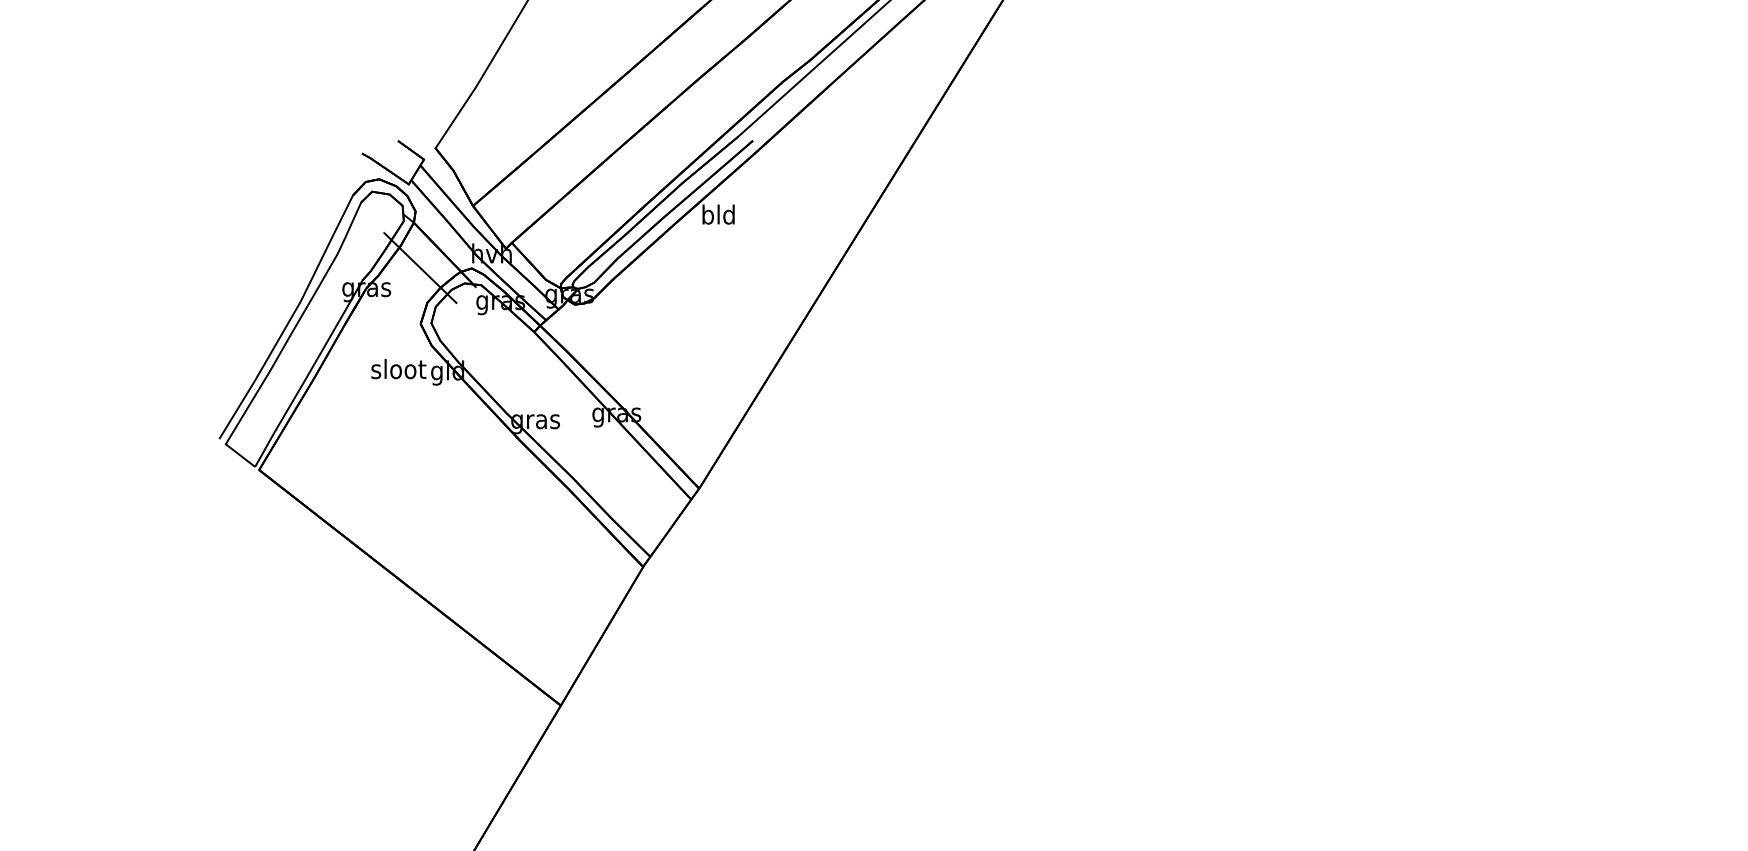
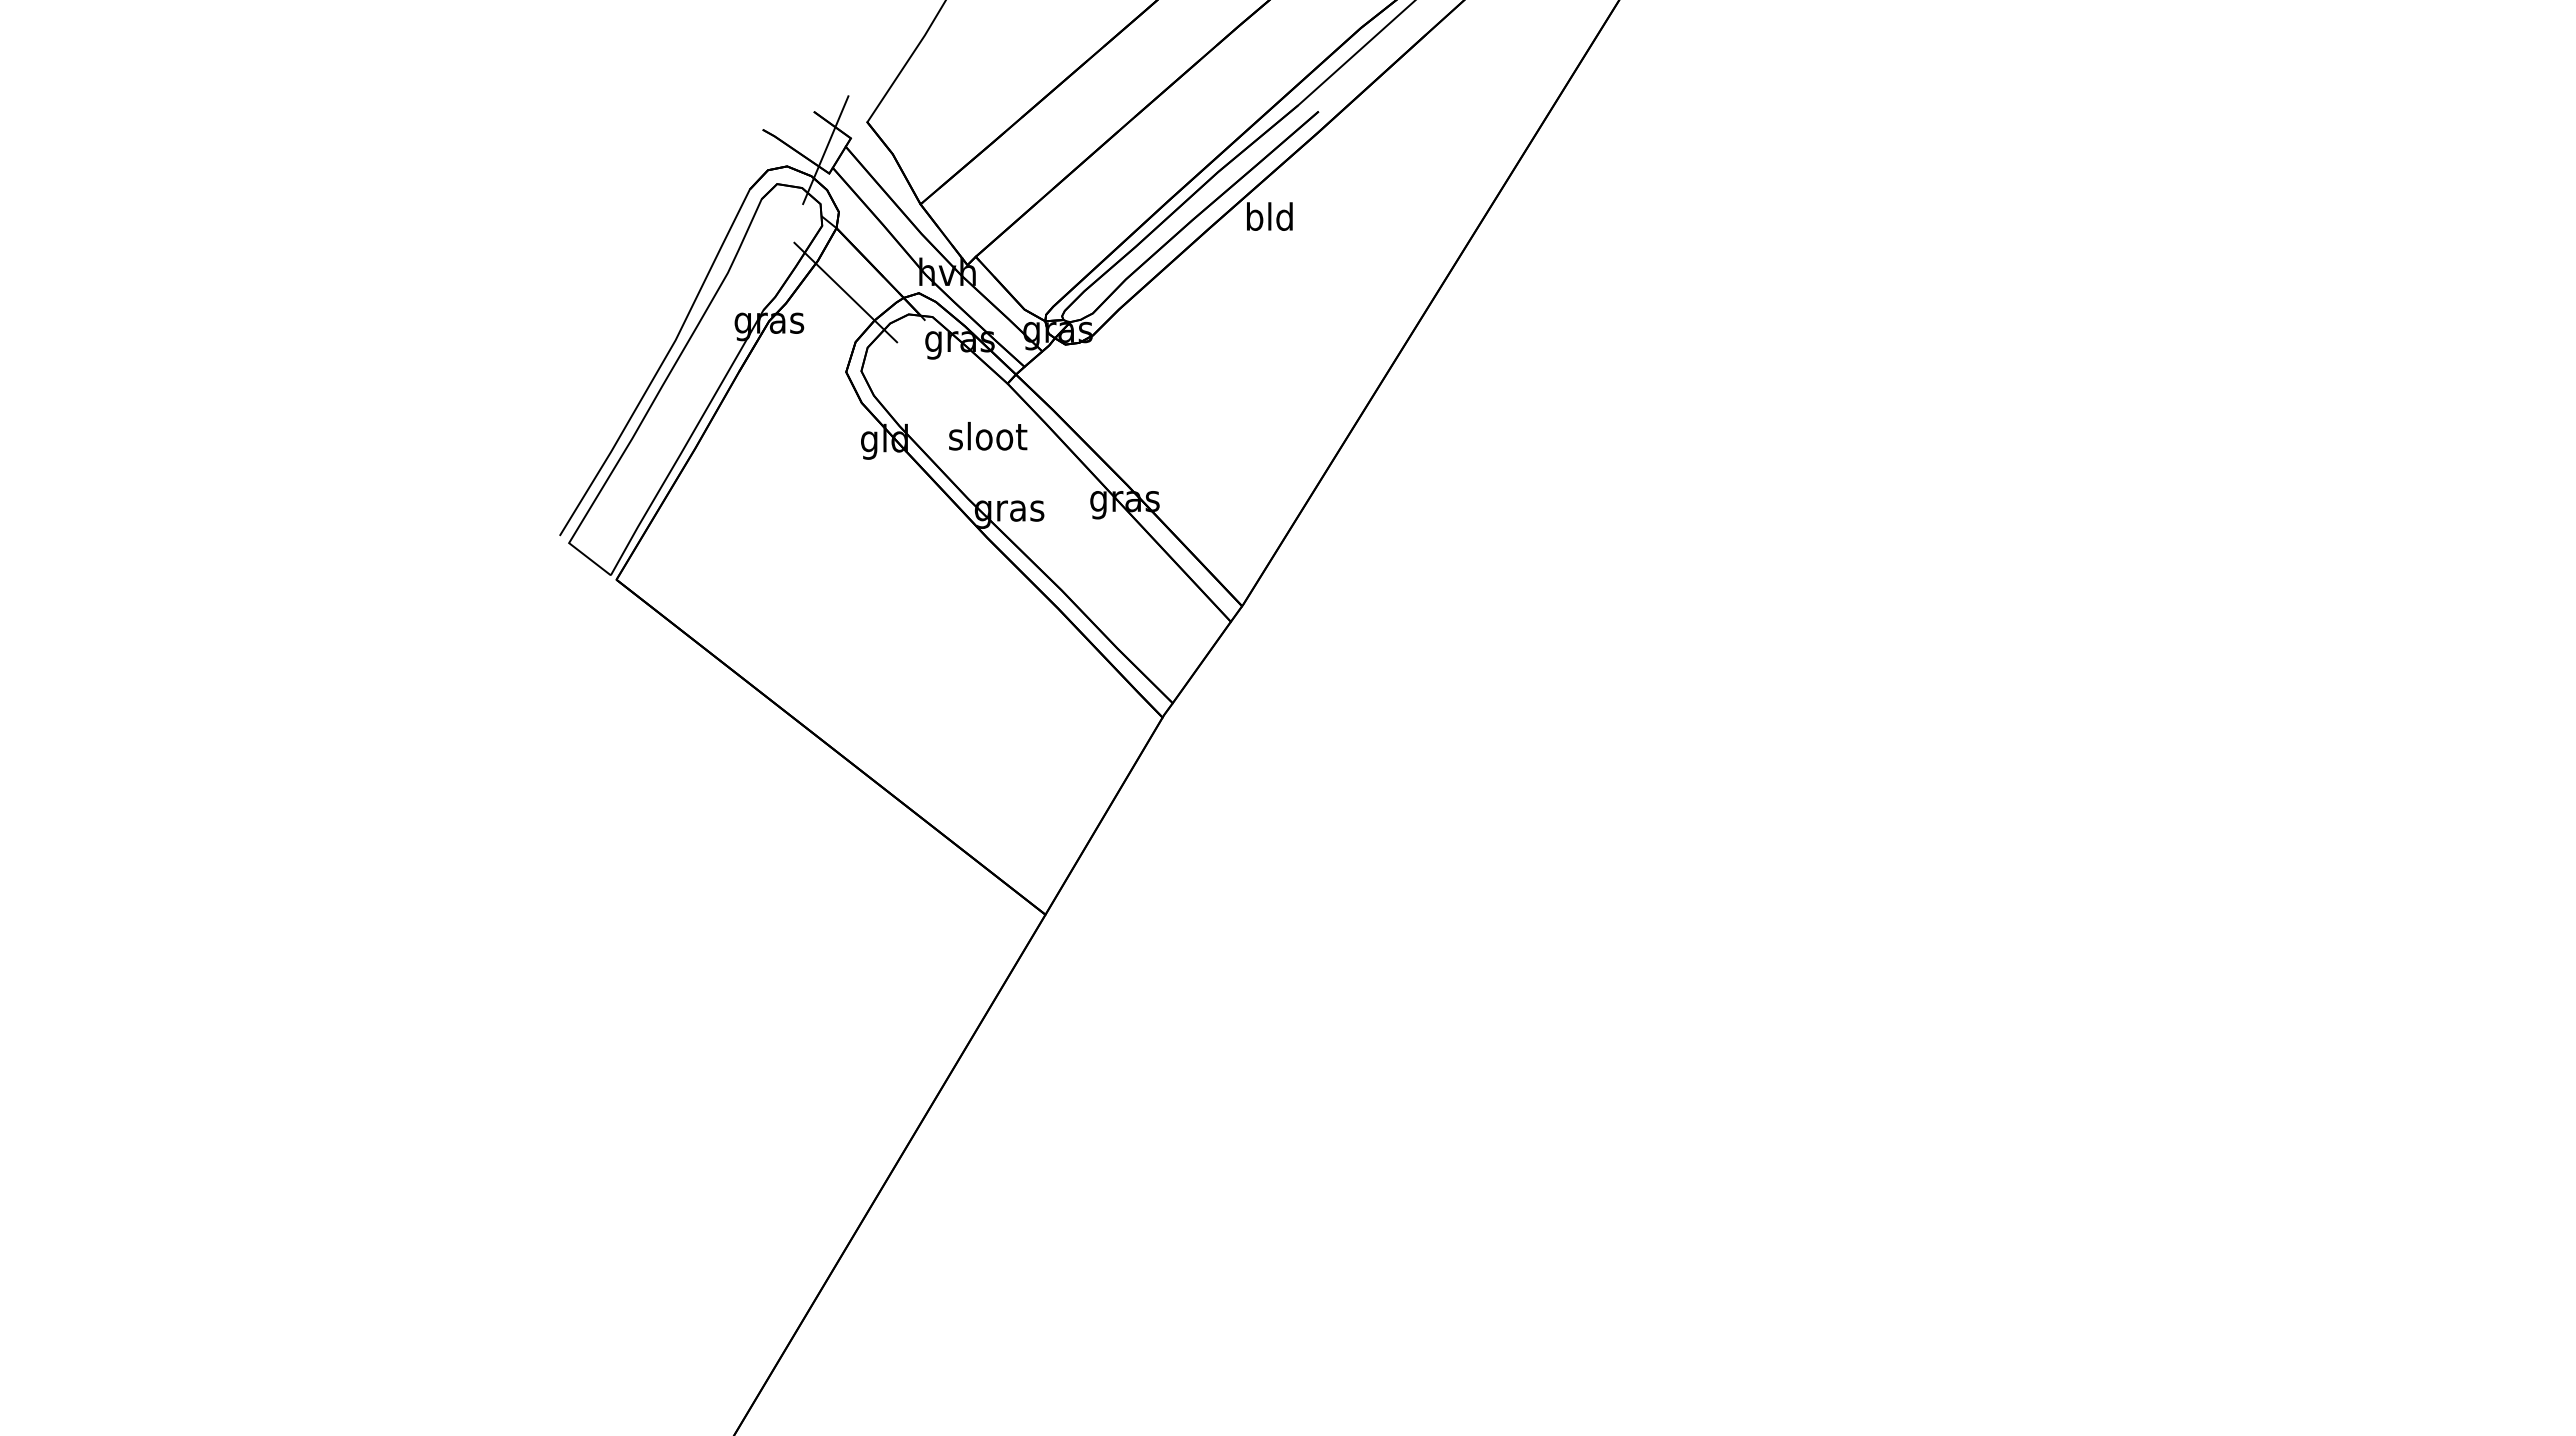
line: (406, 168) -> (825, 150), added
text: (399, 369) -> (988, 436), moved

